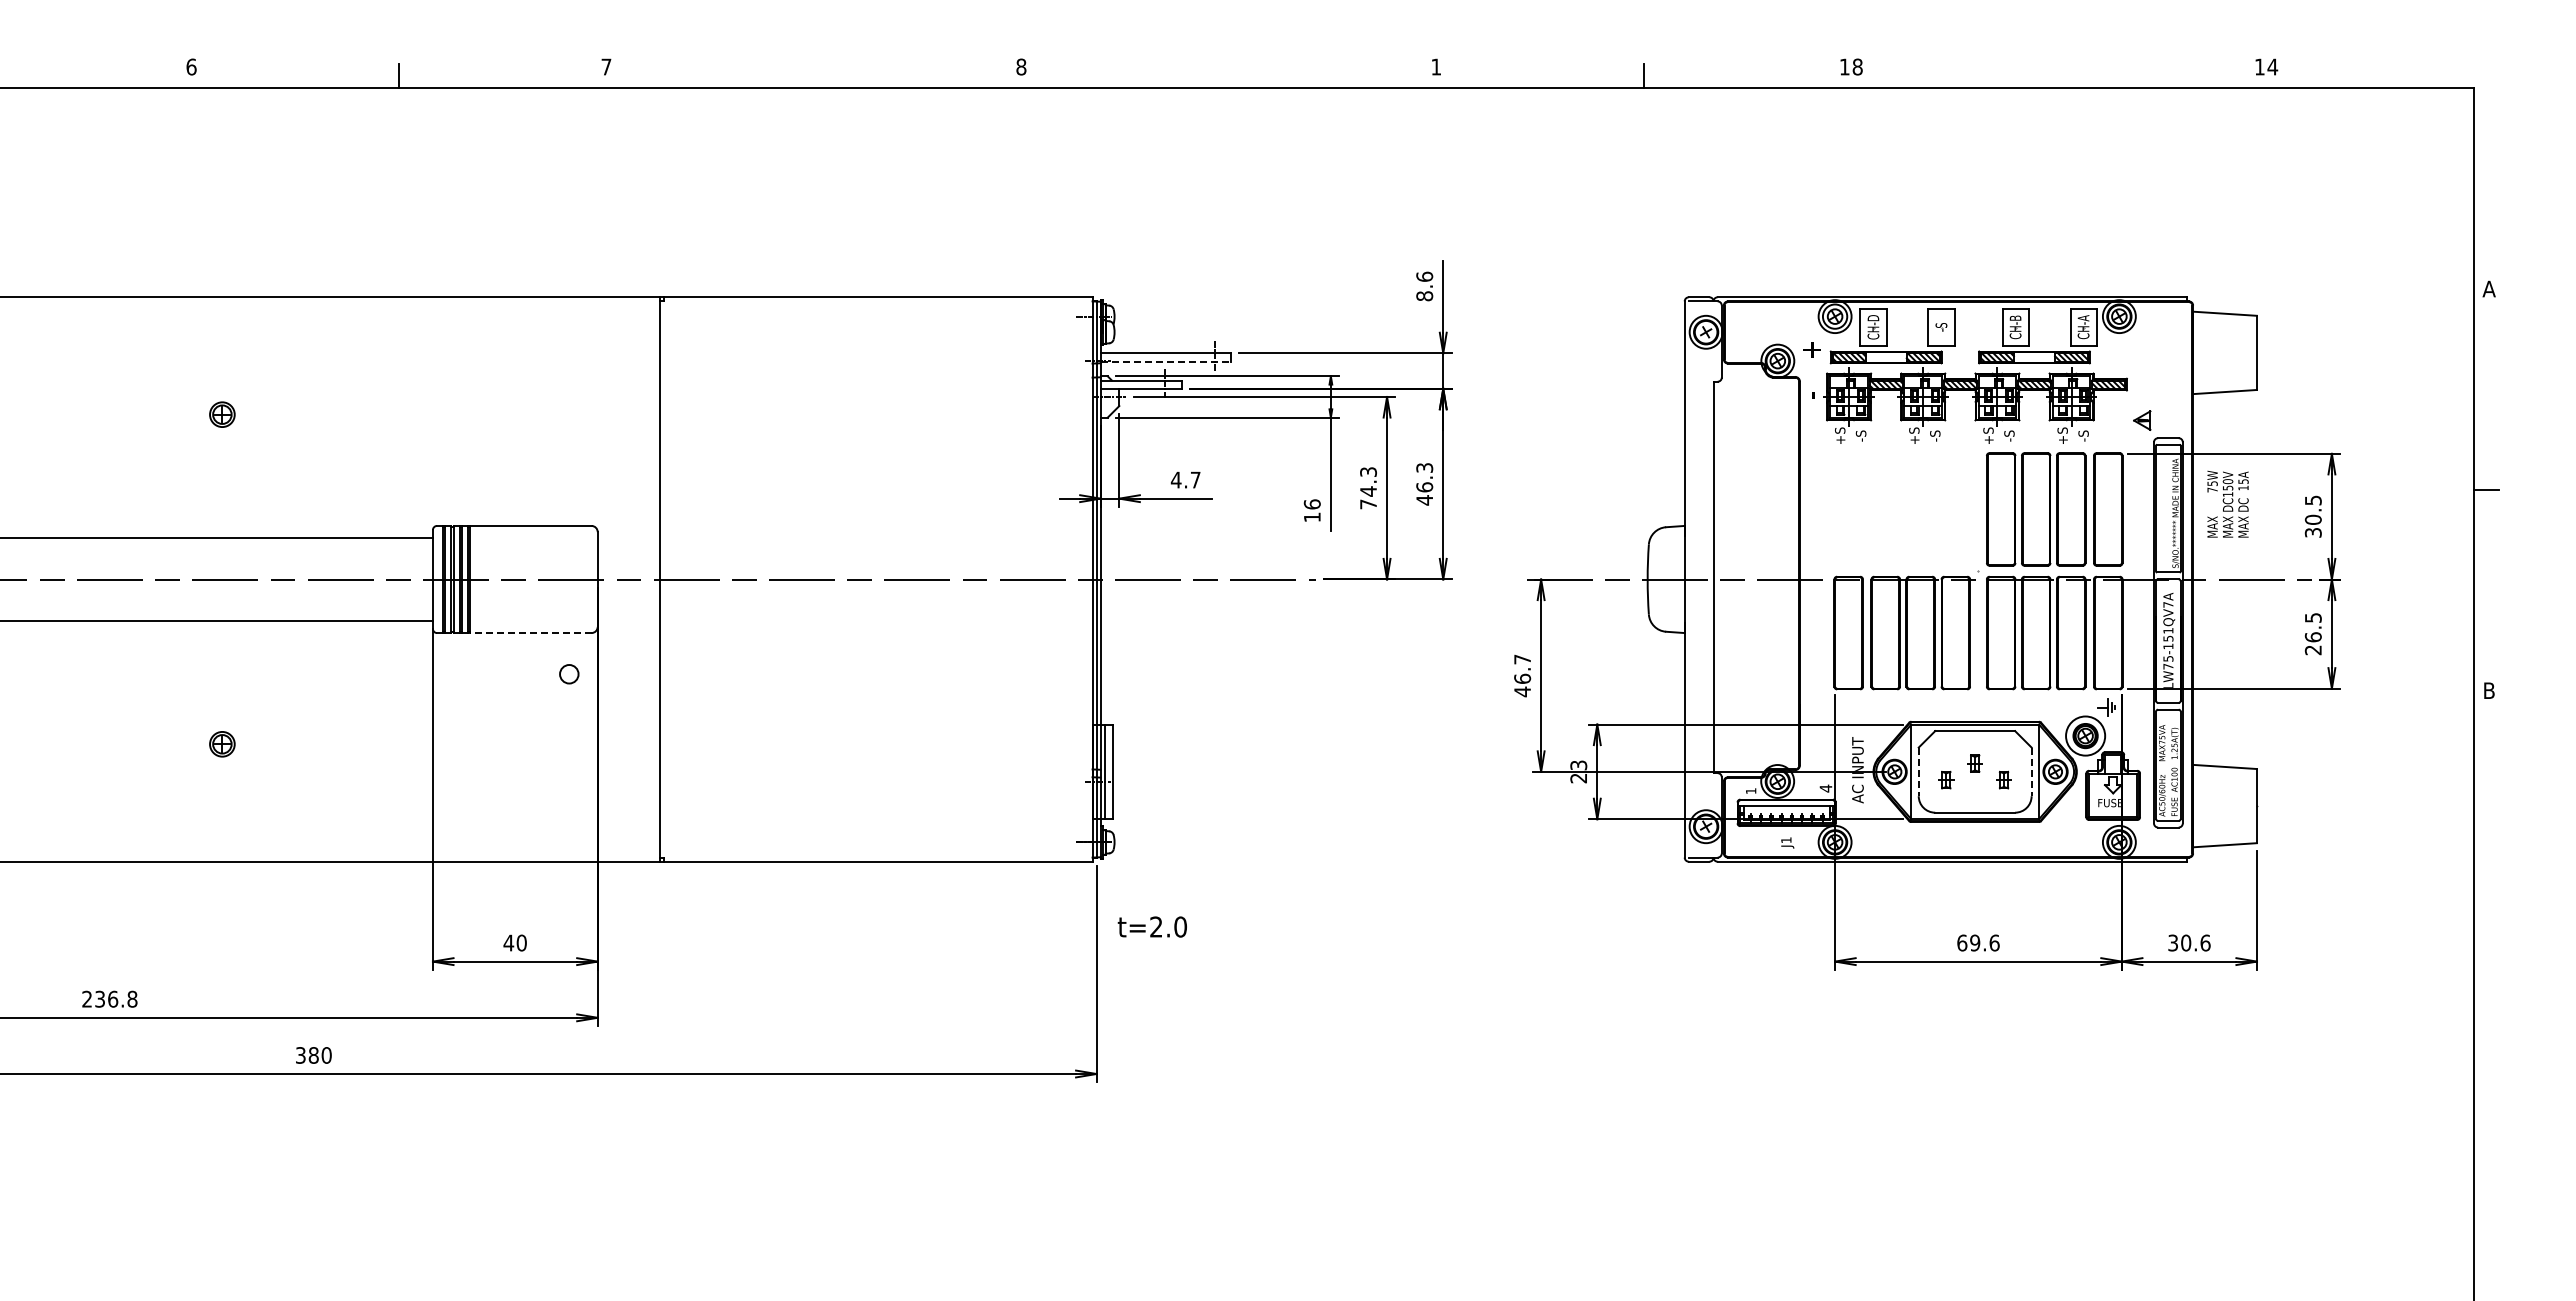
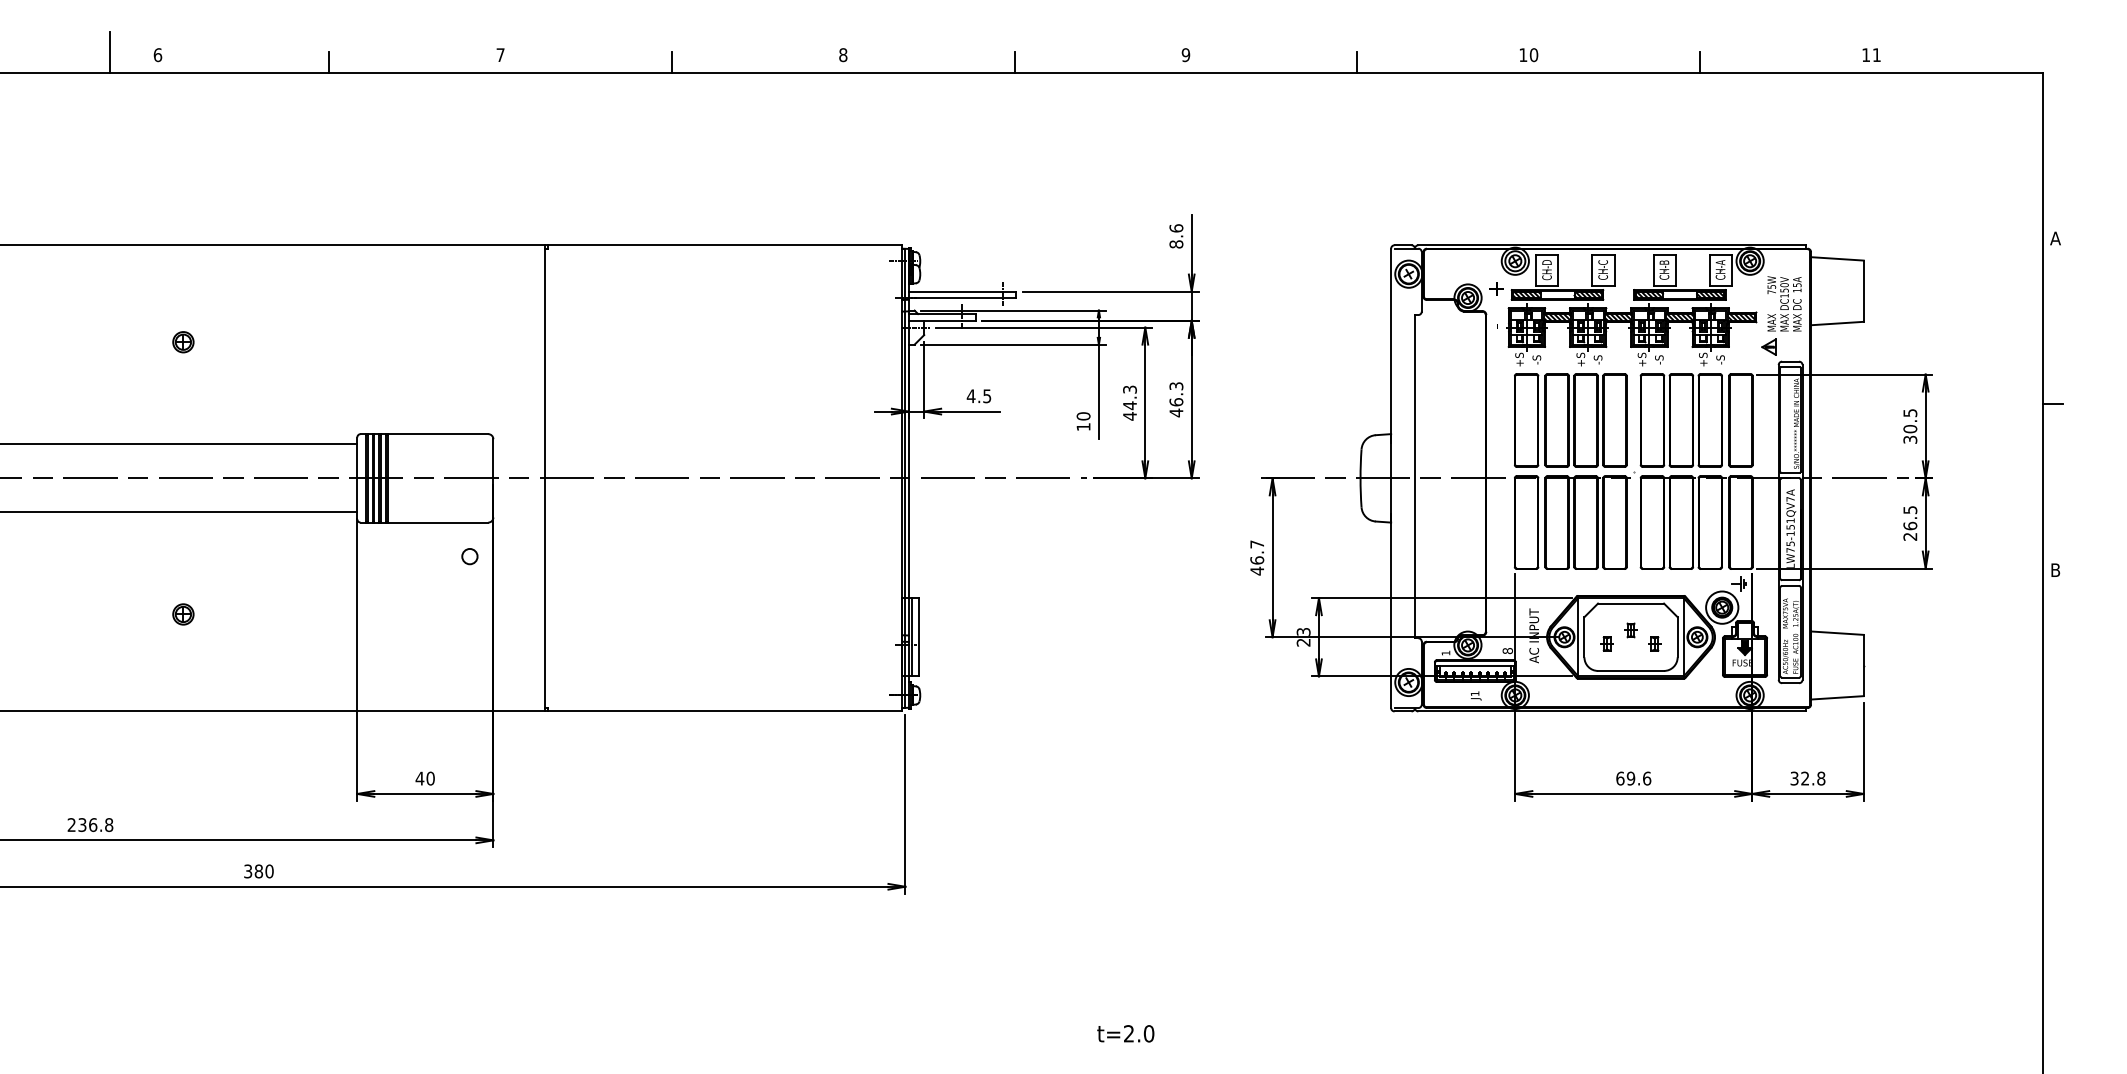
line: (134, 63) -> (110, 52), added
text: (1436, 66) -> (1186, 54), 1 -> 9
text: (2272, 66) -> (1876, 54), 14 -> 11
text: (1857, 67) -> (1533, 55), 18 -> 10
line: (813, 75) -> (671, 62), added
line: (1228, 75) -> (1014, 62), added
line: (2058, 75) -> (1699, 62), added
text: (1941, 327) -> (1603, 270), -S -> CH-C
line: (1166, 361) -> (963, 298), dashed -> solid
text: (1195, 480) -> (987, 396), 4.7 -> 4.5
text: (2227, 503) -> (1784, 303), moved
text: (1311, 504) -> (1082, 416), 16 -> 10
text: (1368, 504) -> (1129, 416), 74.3 -> 44.3
part: (1901, 509) -> (1570, 420), added
line: (530, 633) -> (437, 522), dashed -> solid
line: (1918, 772) -> (1584, 637), dashed -> solid
line: (2031, 772) -> (1677, 637), dashed -> solid
fill: (2112, 784) -> (1744, 647), added
text: (1825, 788) -> (1507, 650), 4 -> 8
text: (1151, 926) -> (1125, 1033), moved
text: (2195, 942) -> (1813, 778), 30.6 -> 32.8

